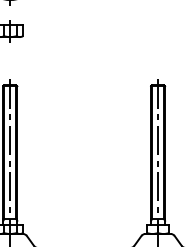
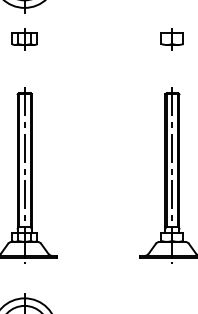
part: (157, 31) -> (171, 39), added

